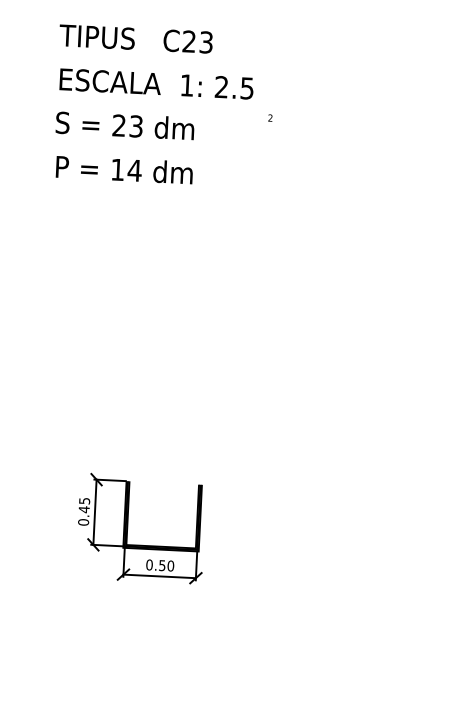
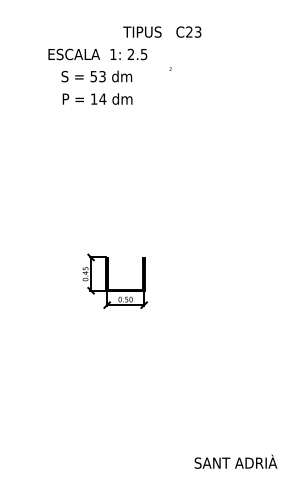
text: (136, 37) -> (162, 31), moved
text: (155, 83) -> (97, 54), moved
text: (118, 125) -> (93, 76), 23 -> 53

